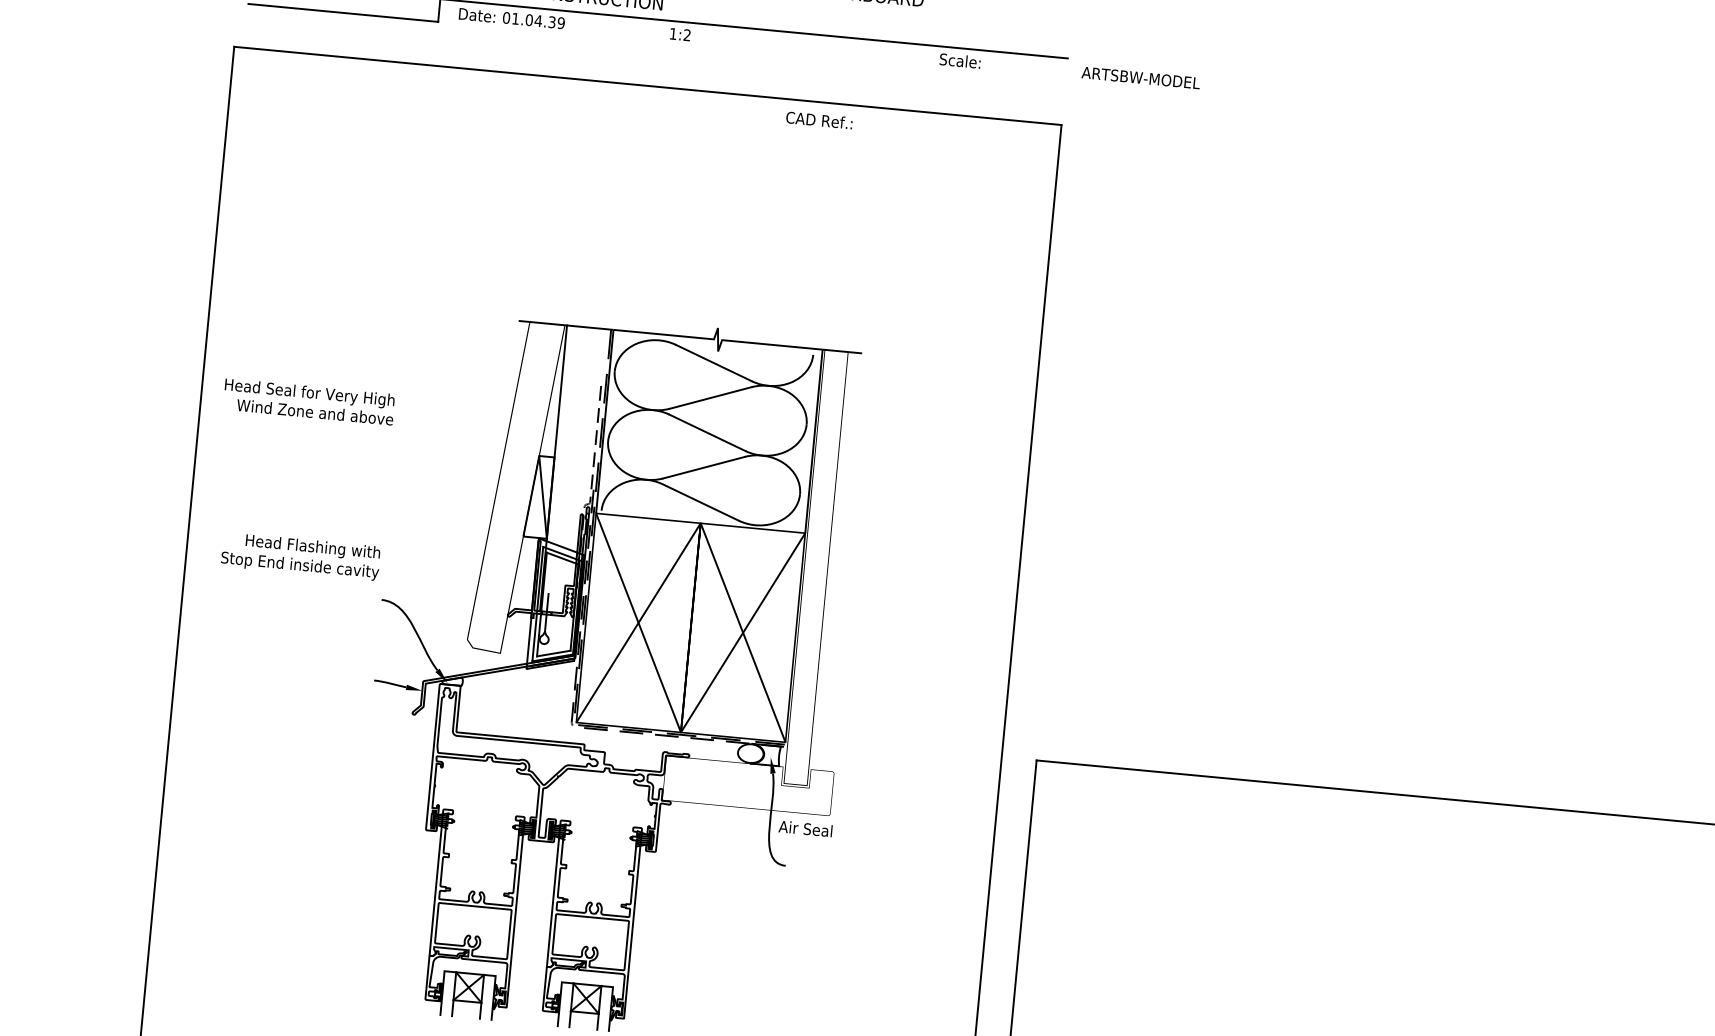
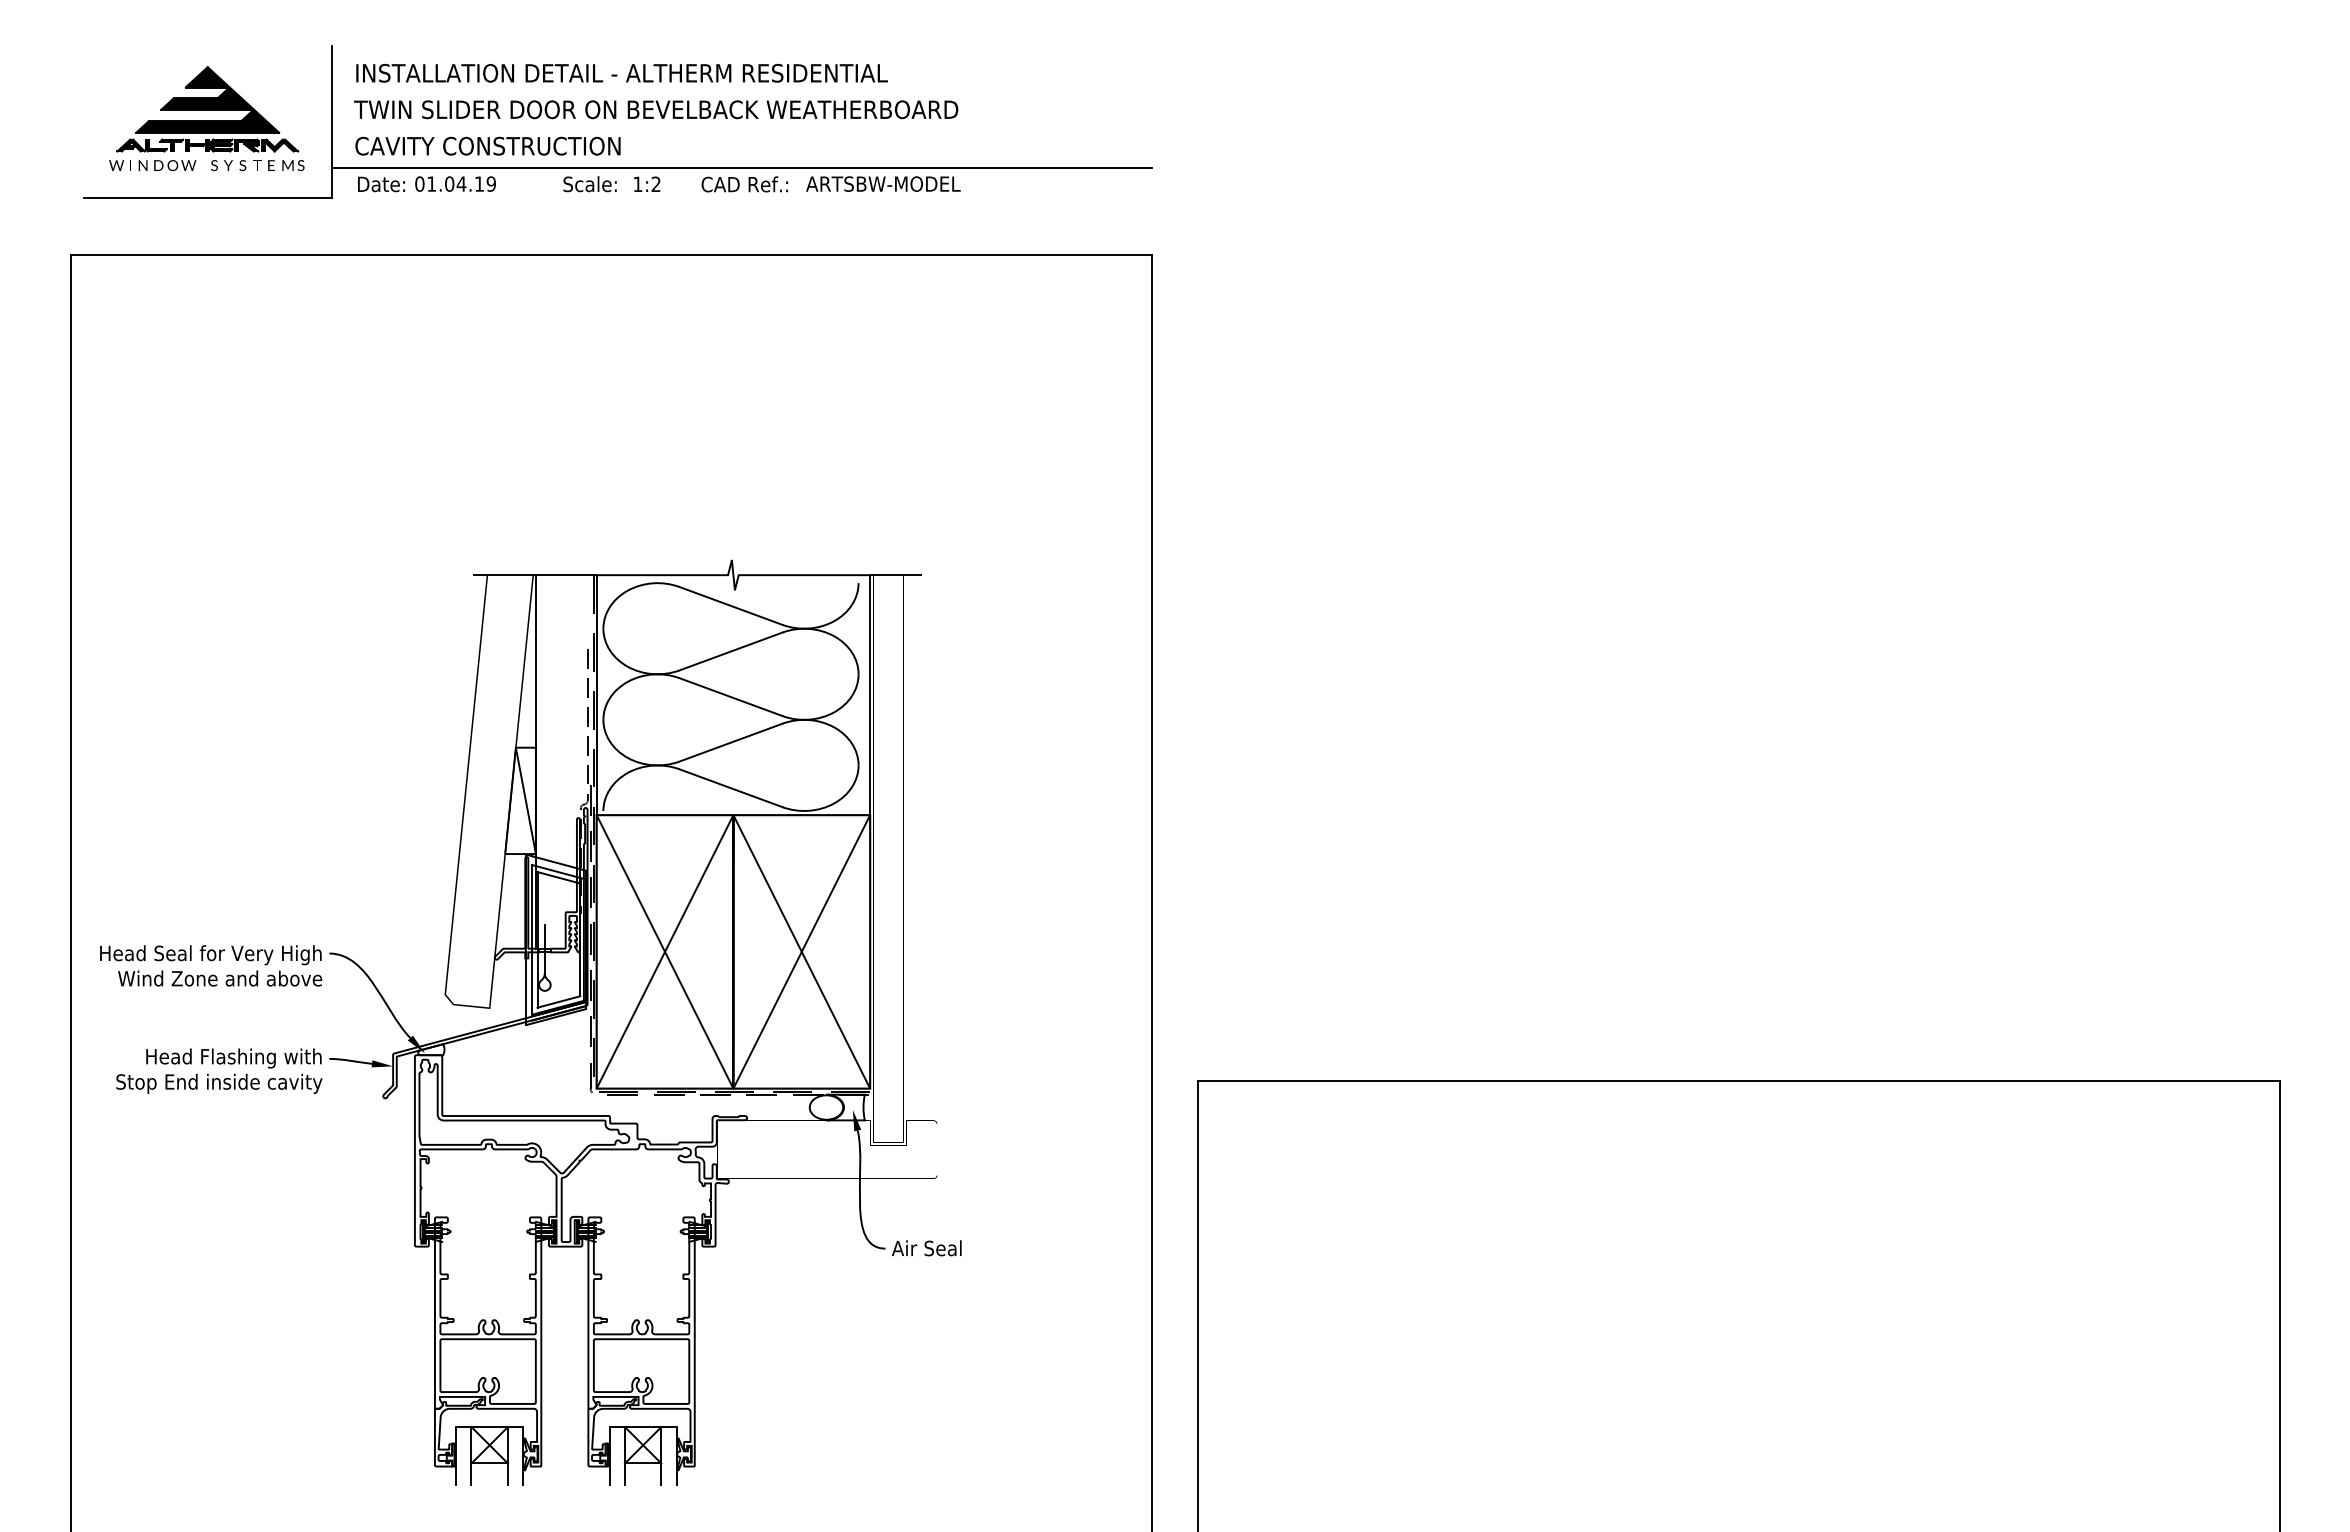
text: (552, 21) -> (479, 183), 01.04.39 -> 01.04.19
text: (959, 61) -> (589, 184), moved
text: (1141, 77) -> (883, 183), moved
text: (819, 120) -> (744, 184), moved
text: (309, 401) -> (211, 965), moved
text: (301, 556) -> (219, 1070), moved
text: (805, 828) -> (926, 1248), moved

